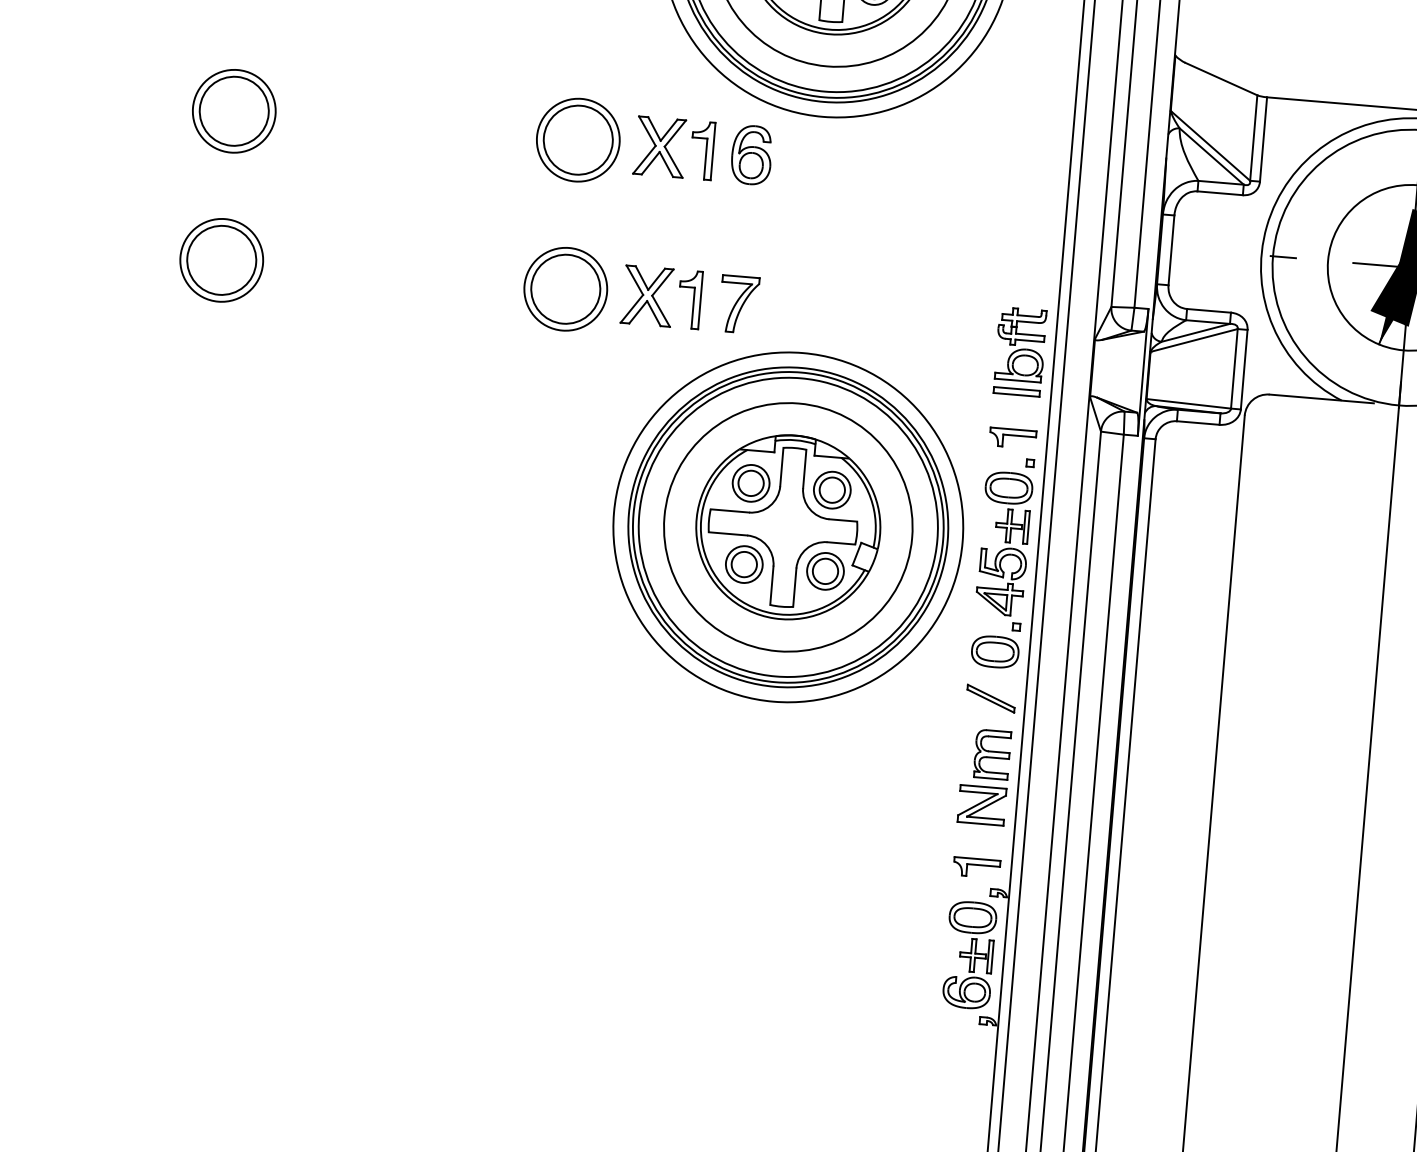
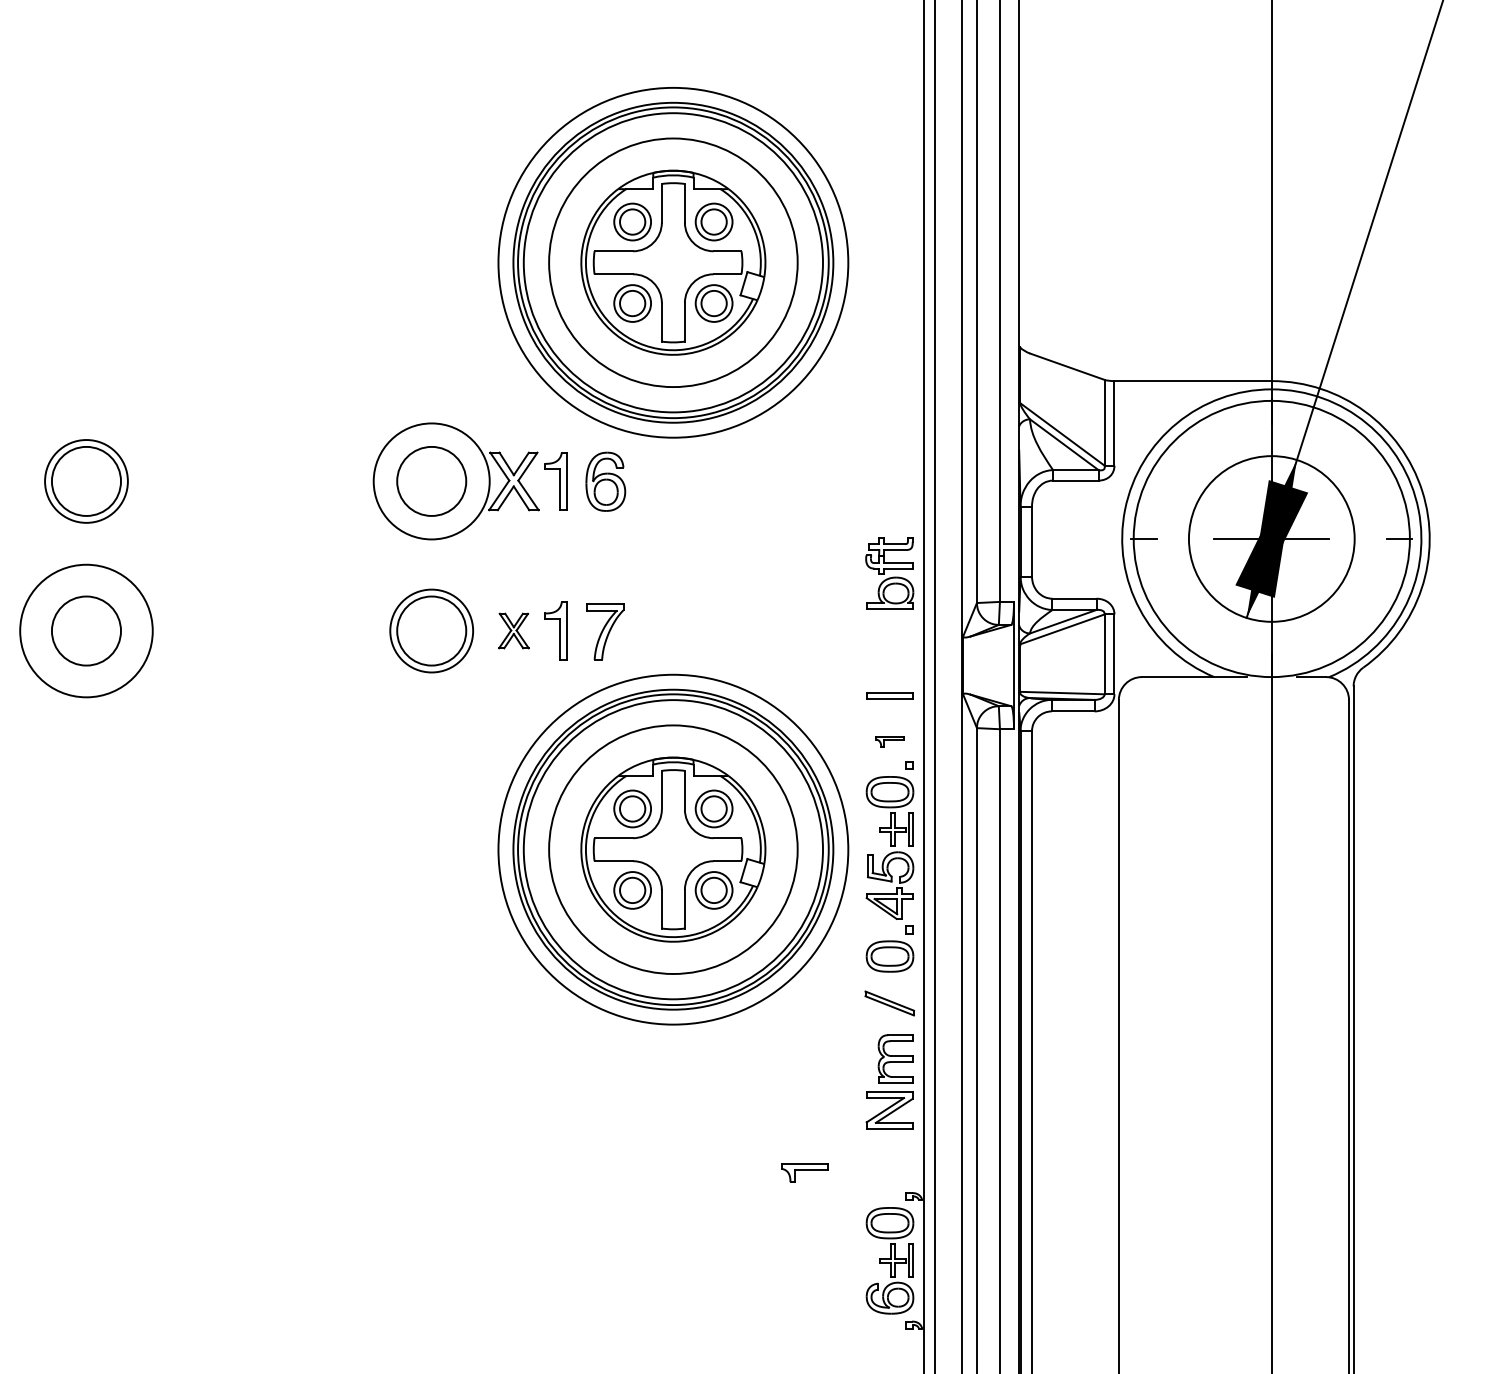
circle: (578, 140) -> (431, 481), size x1.4
circle: (221, 259) -> (86, 630), size x1.6
part: (647, 295) -> (513, 630), size x0.6
part: (1020, 344) -> (889, 573), moved
part: (1012, 437) -> (889, 741), size x0.6
part: (976, 867) -> (804, 1172), moved

